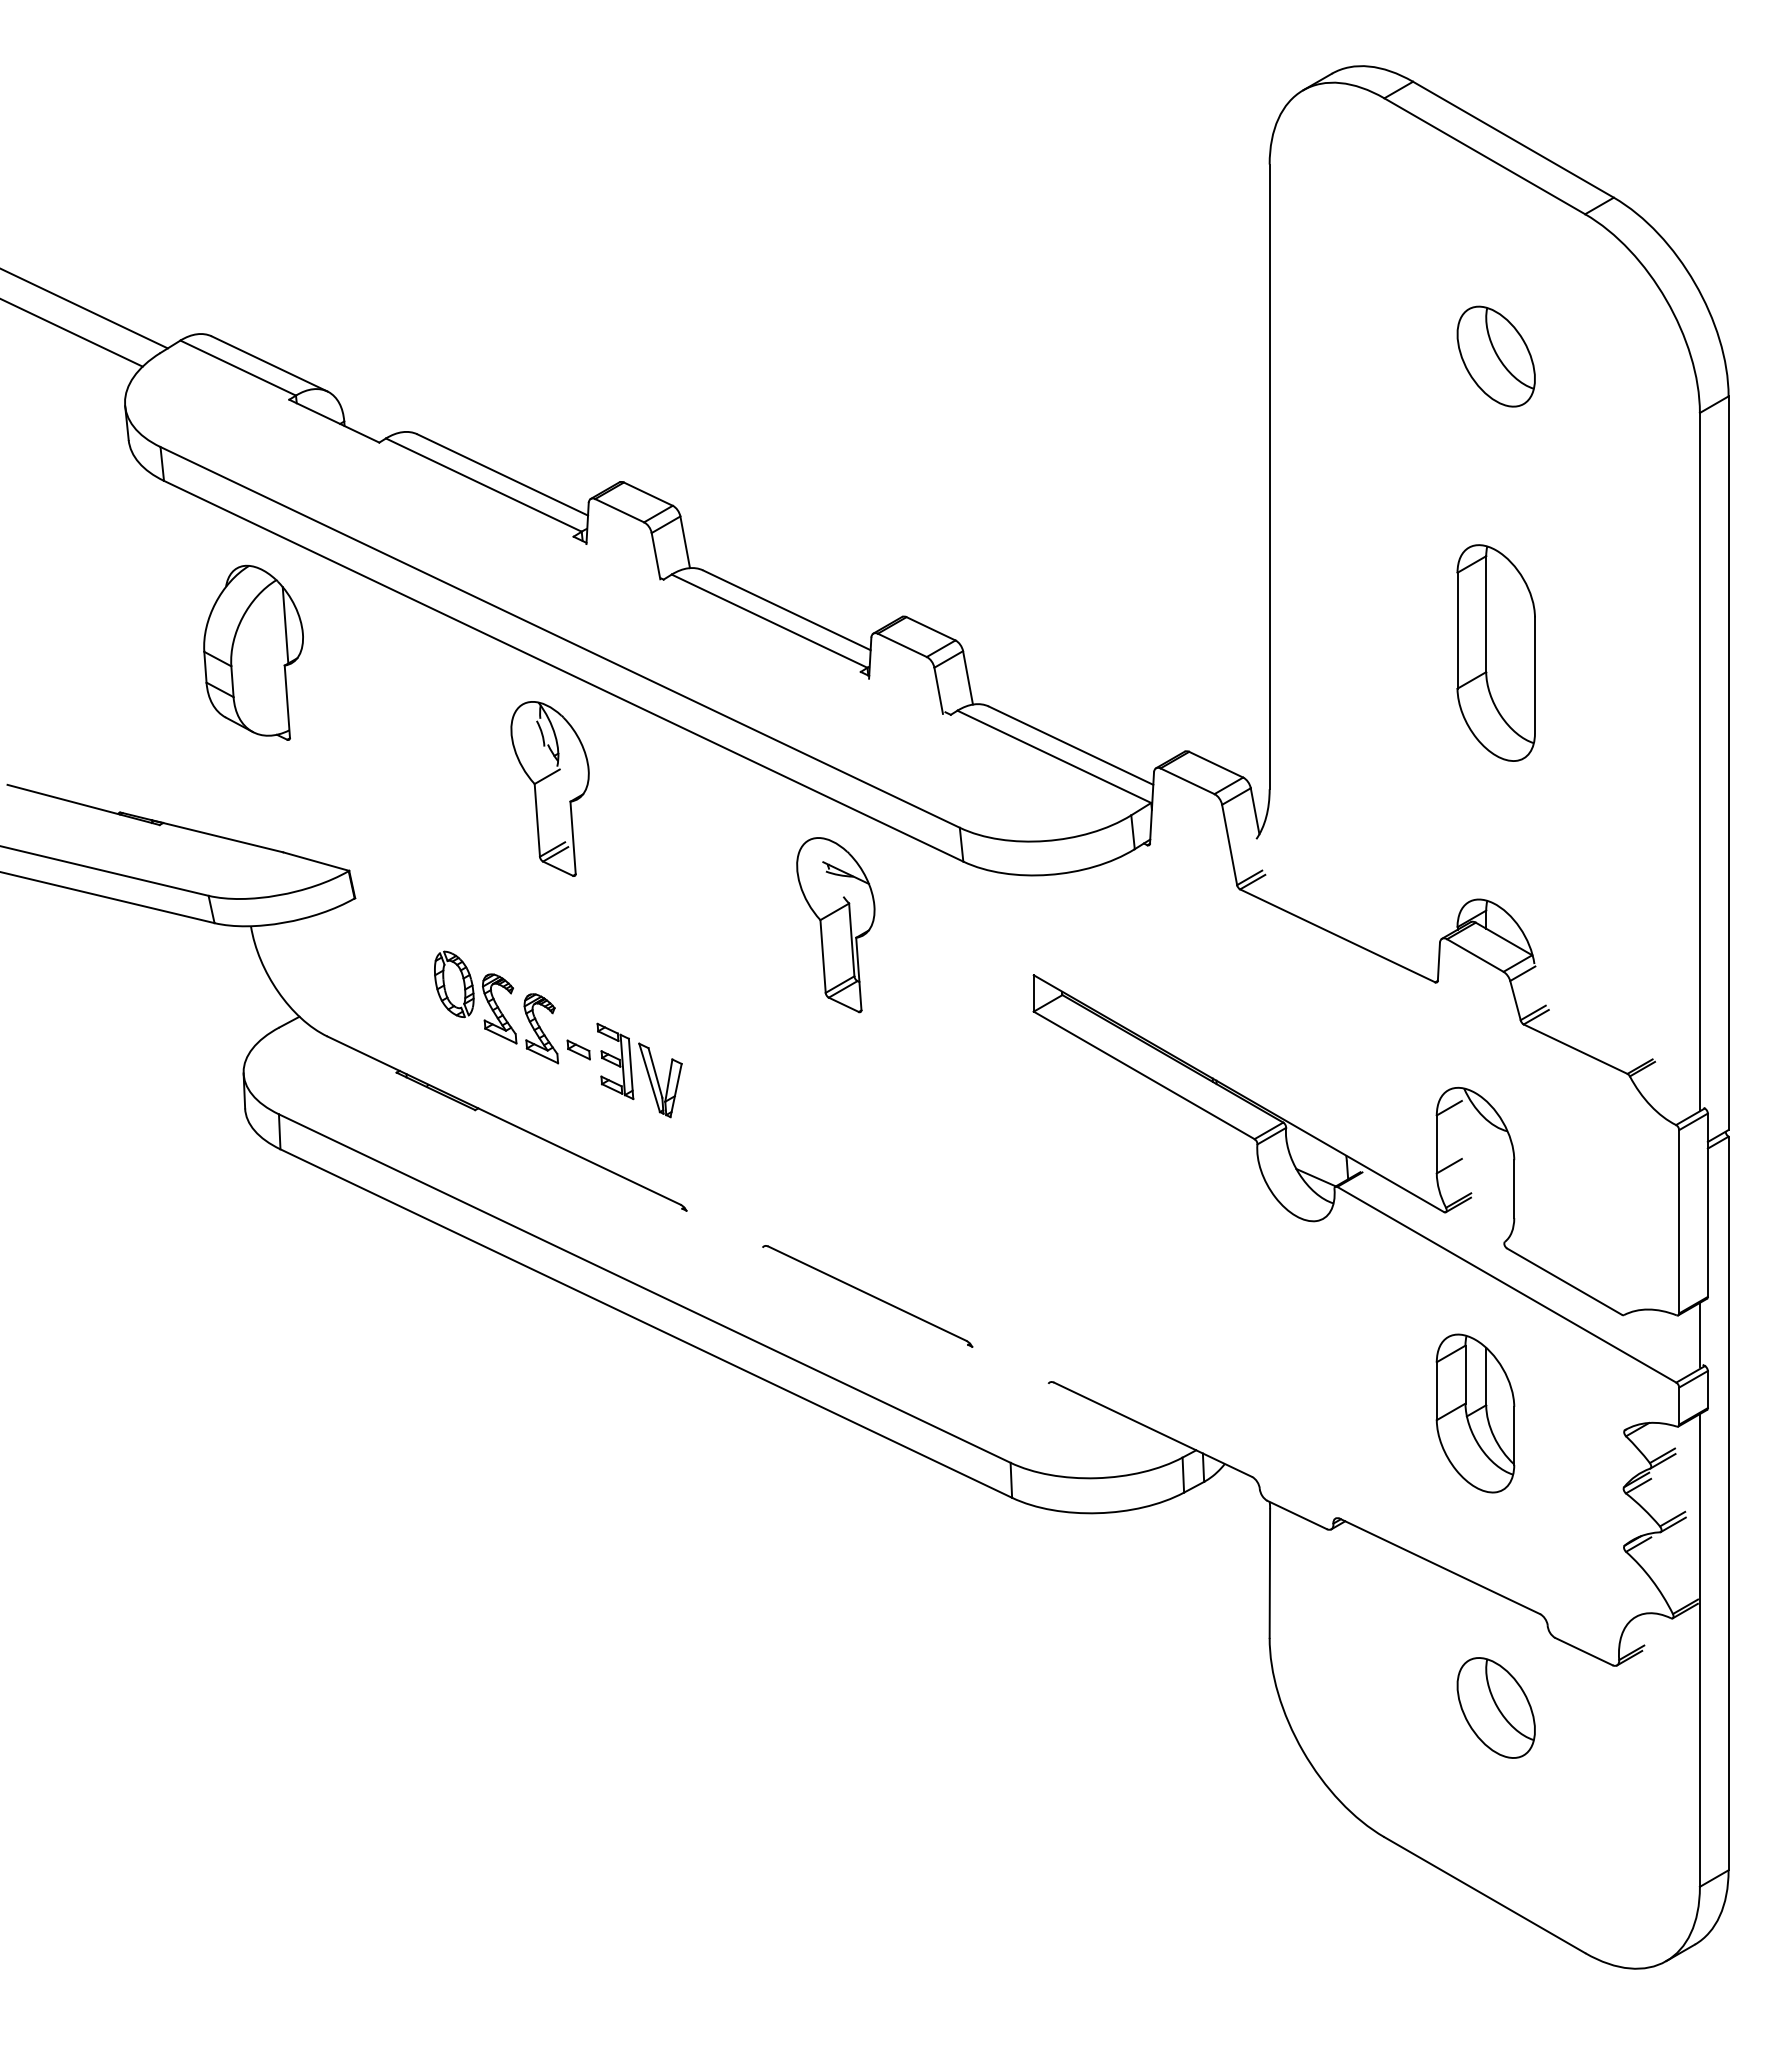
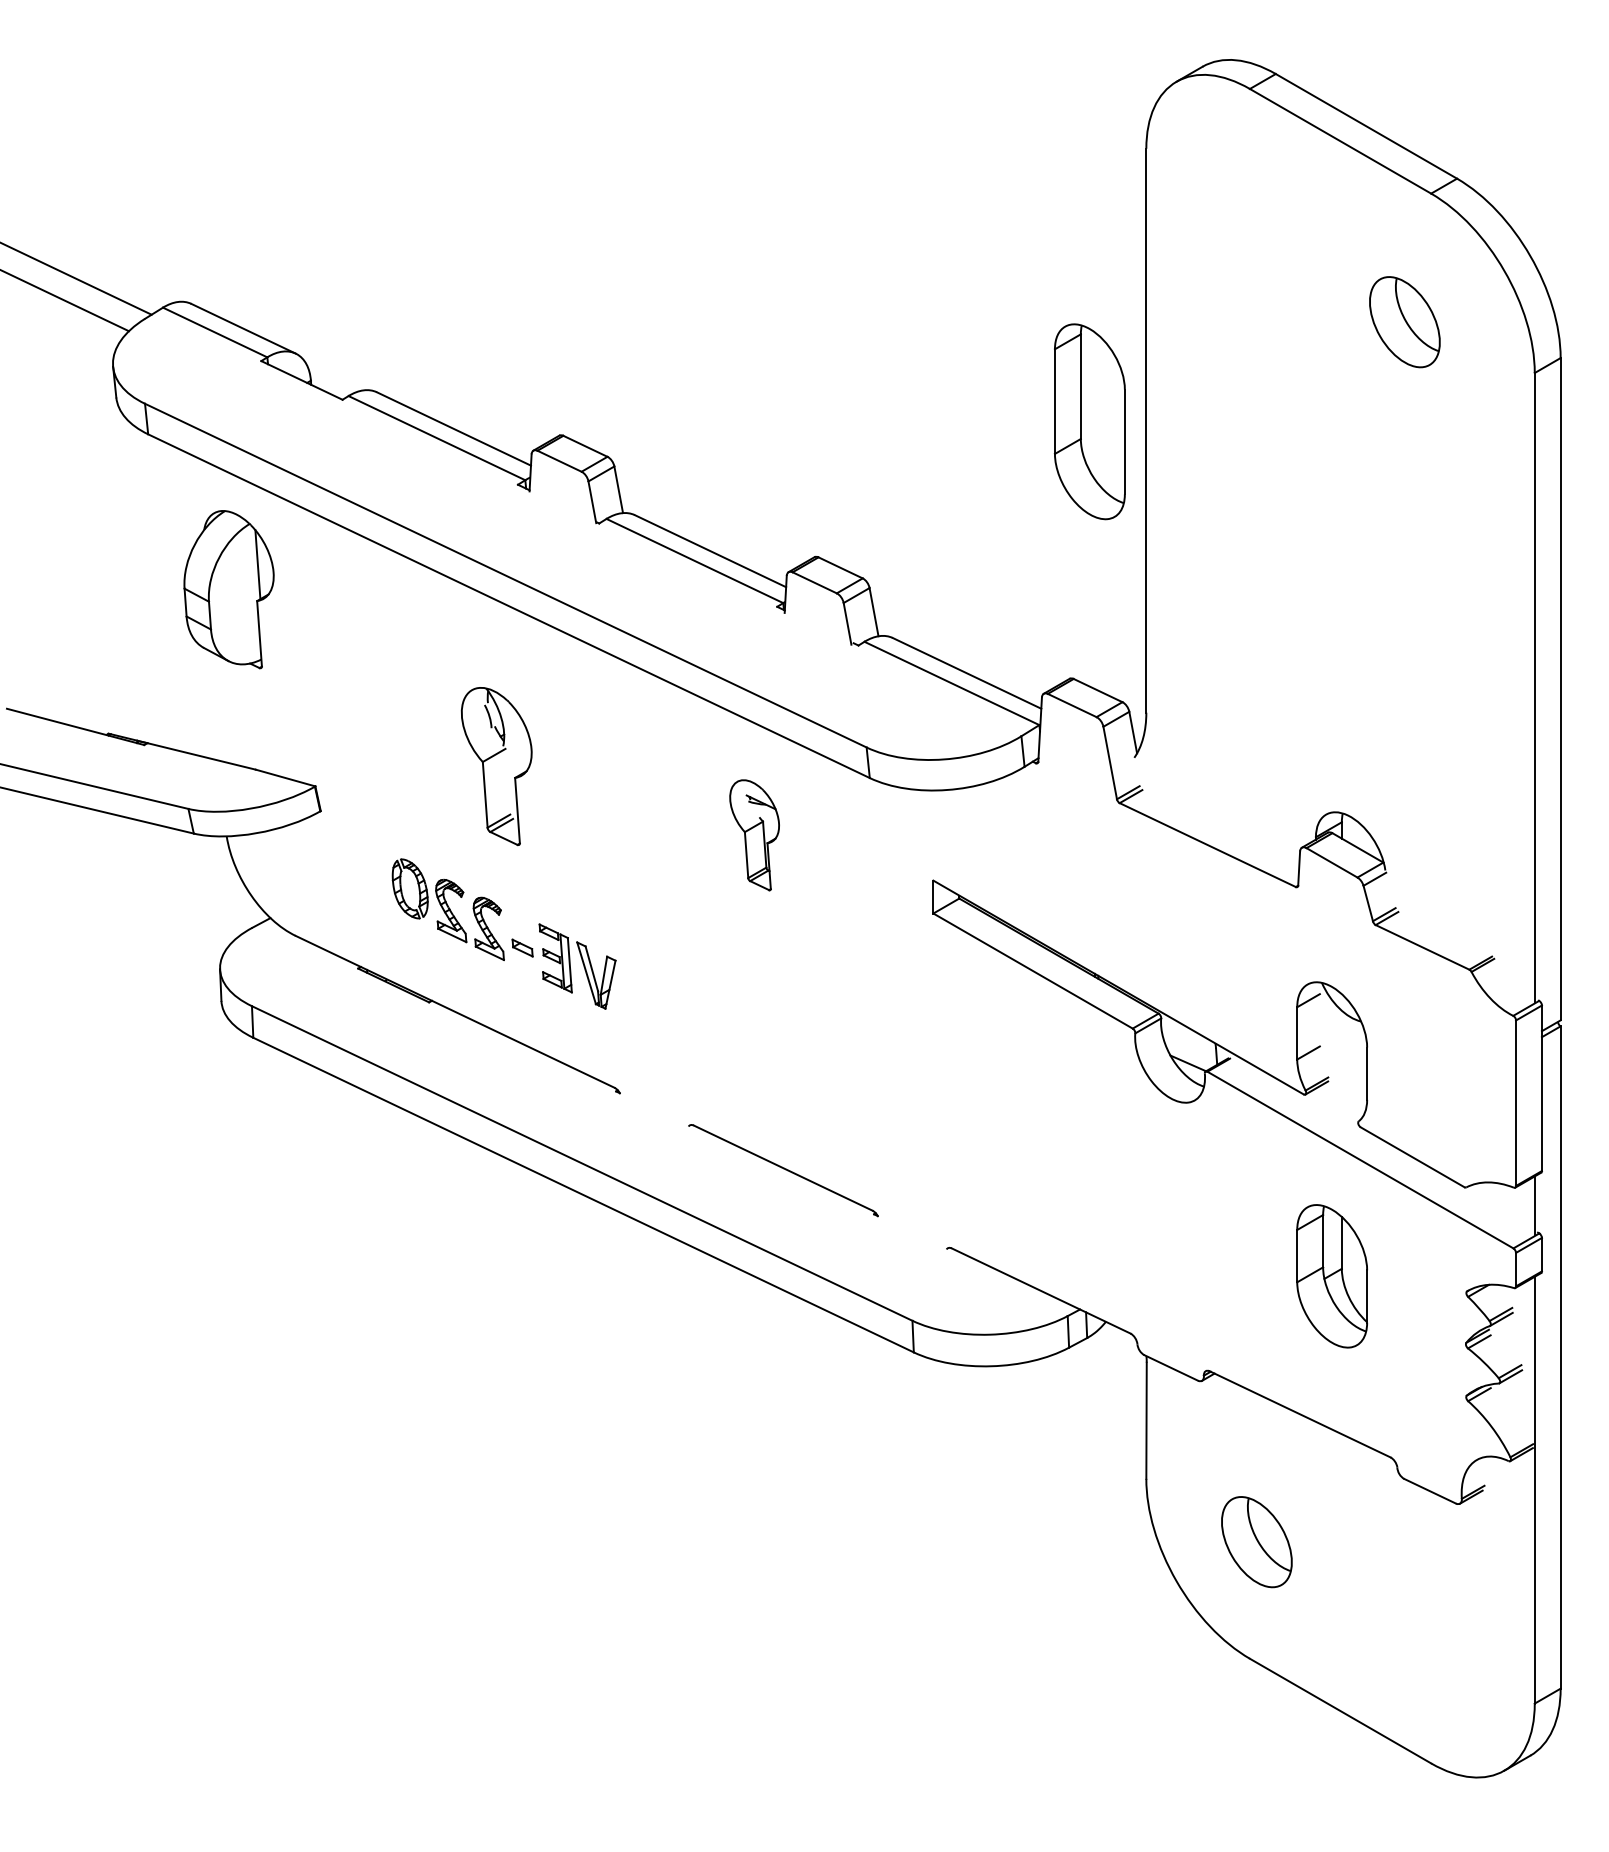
part: (1495, 357) -> (1404, 322), moved
part: (1495, 652) -> (1089, 421), moved
part: (549, 789) -> (496, 766), moved
part: (835, 924) -> (754, 834), size x0.7
part: (1495, 1708) -> (1256, 1542), moved

